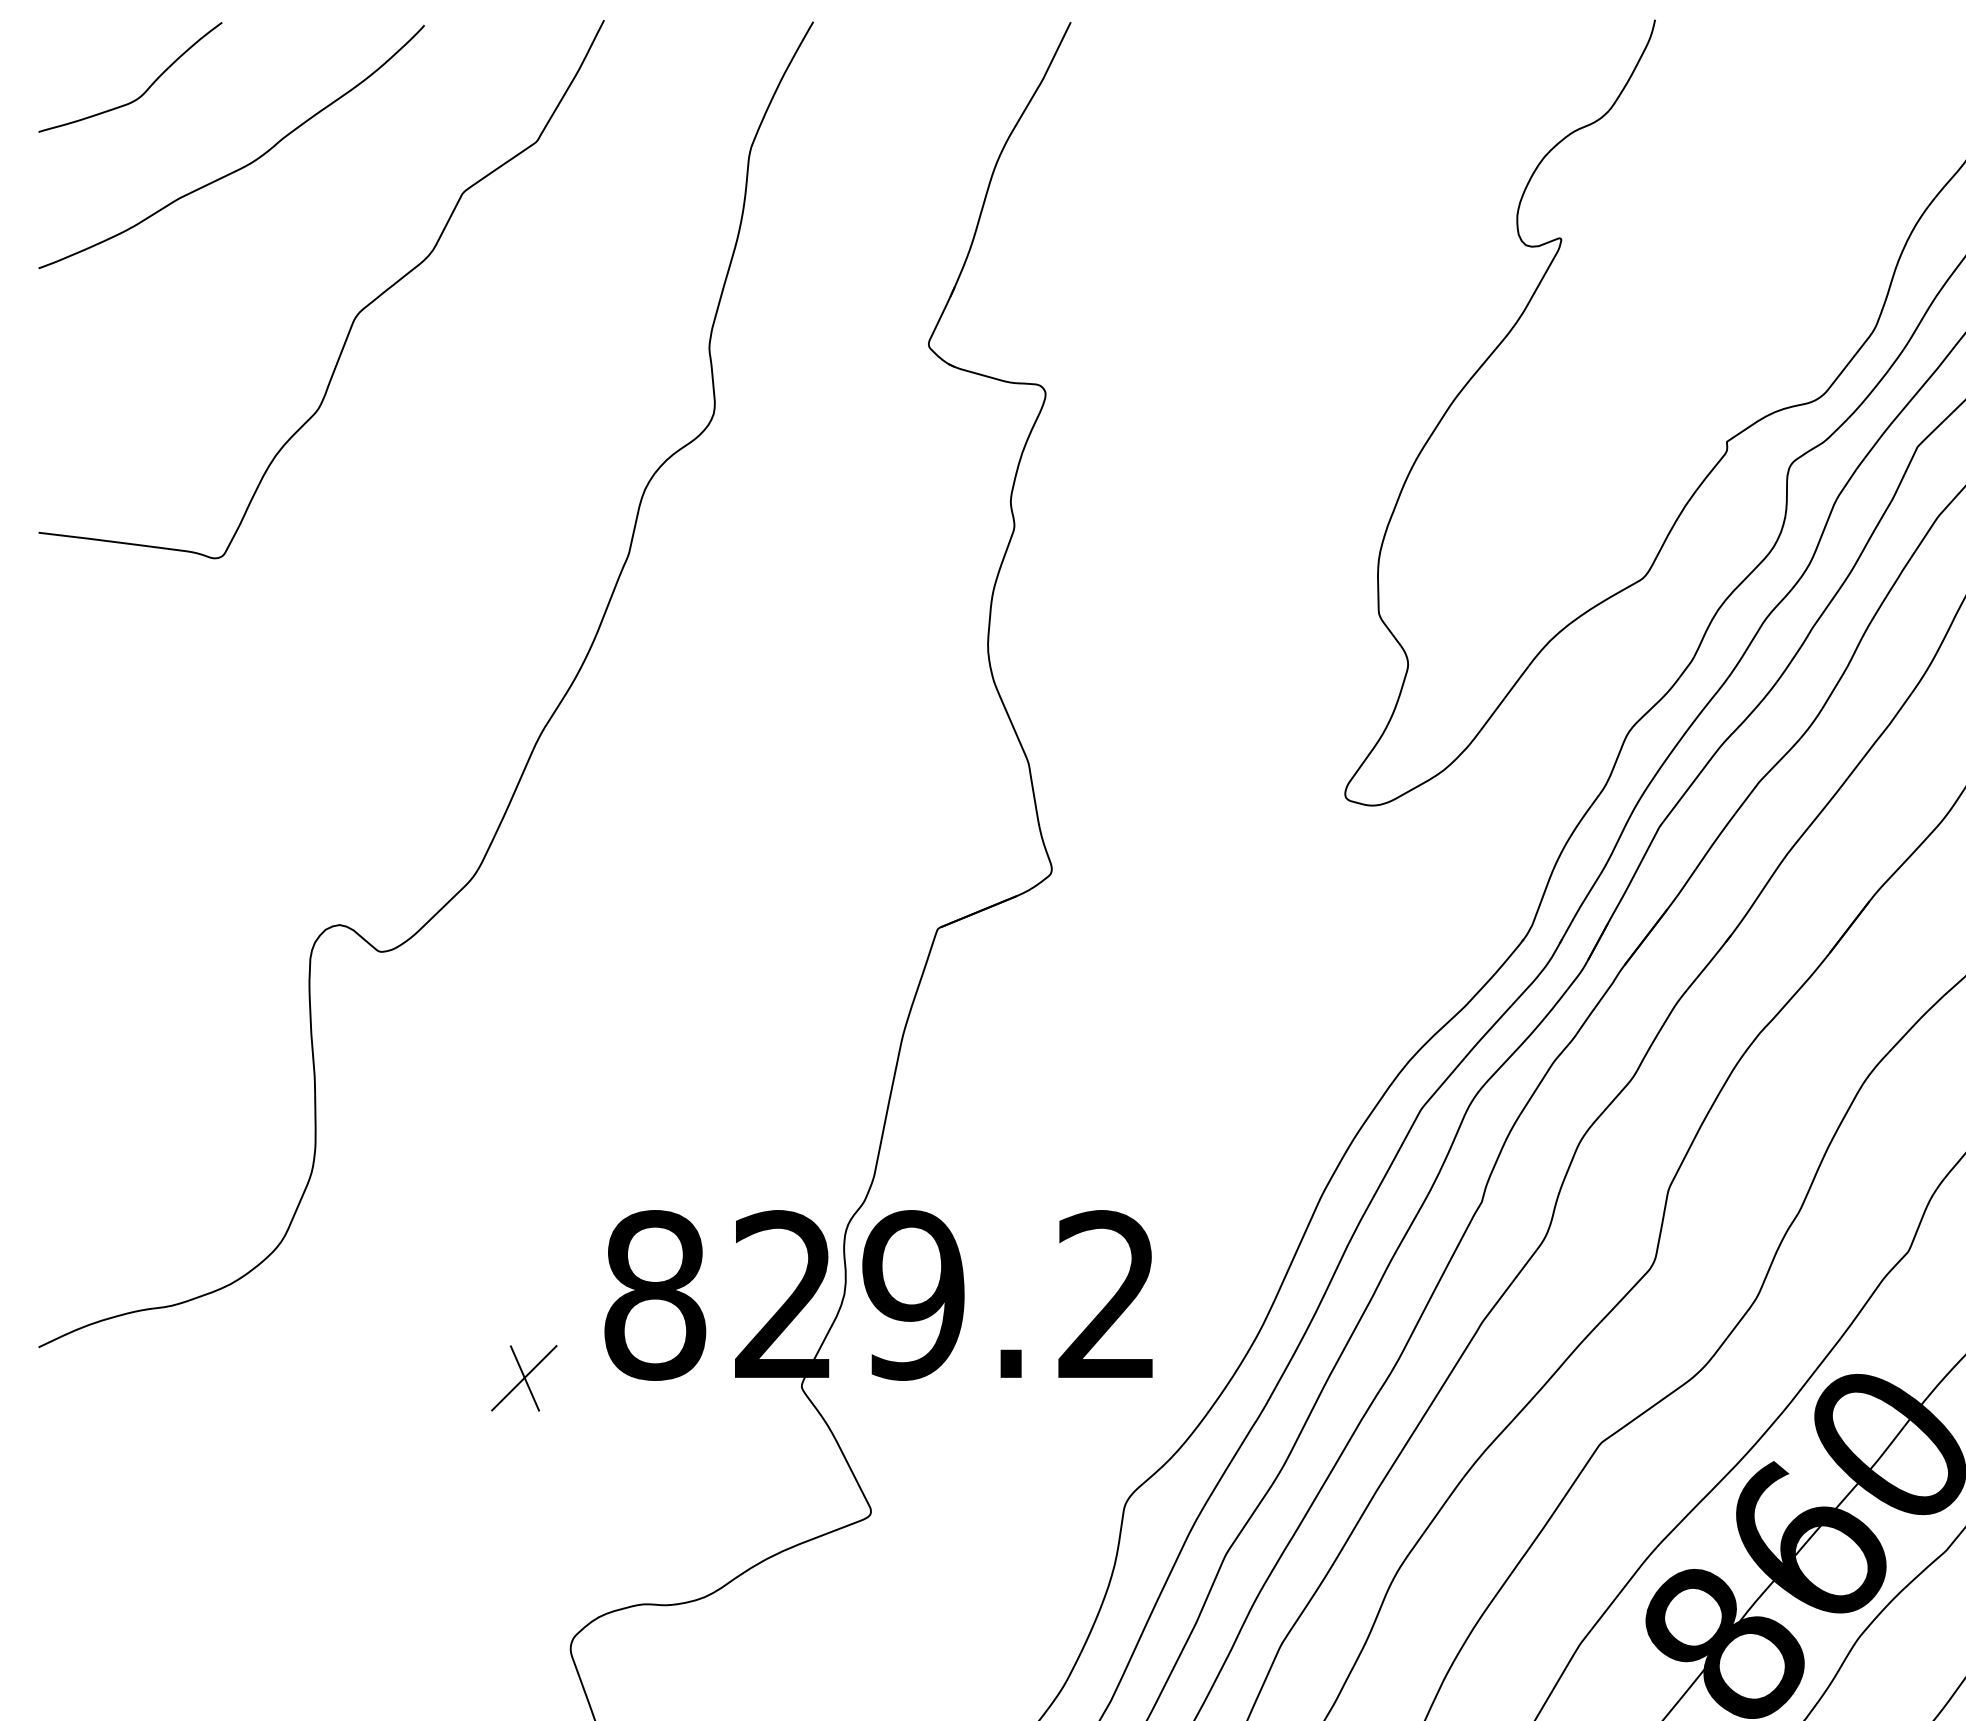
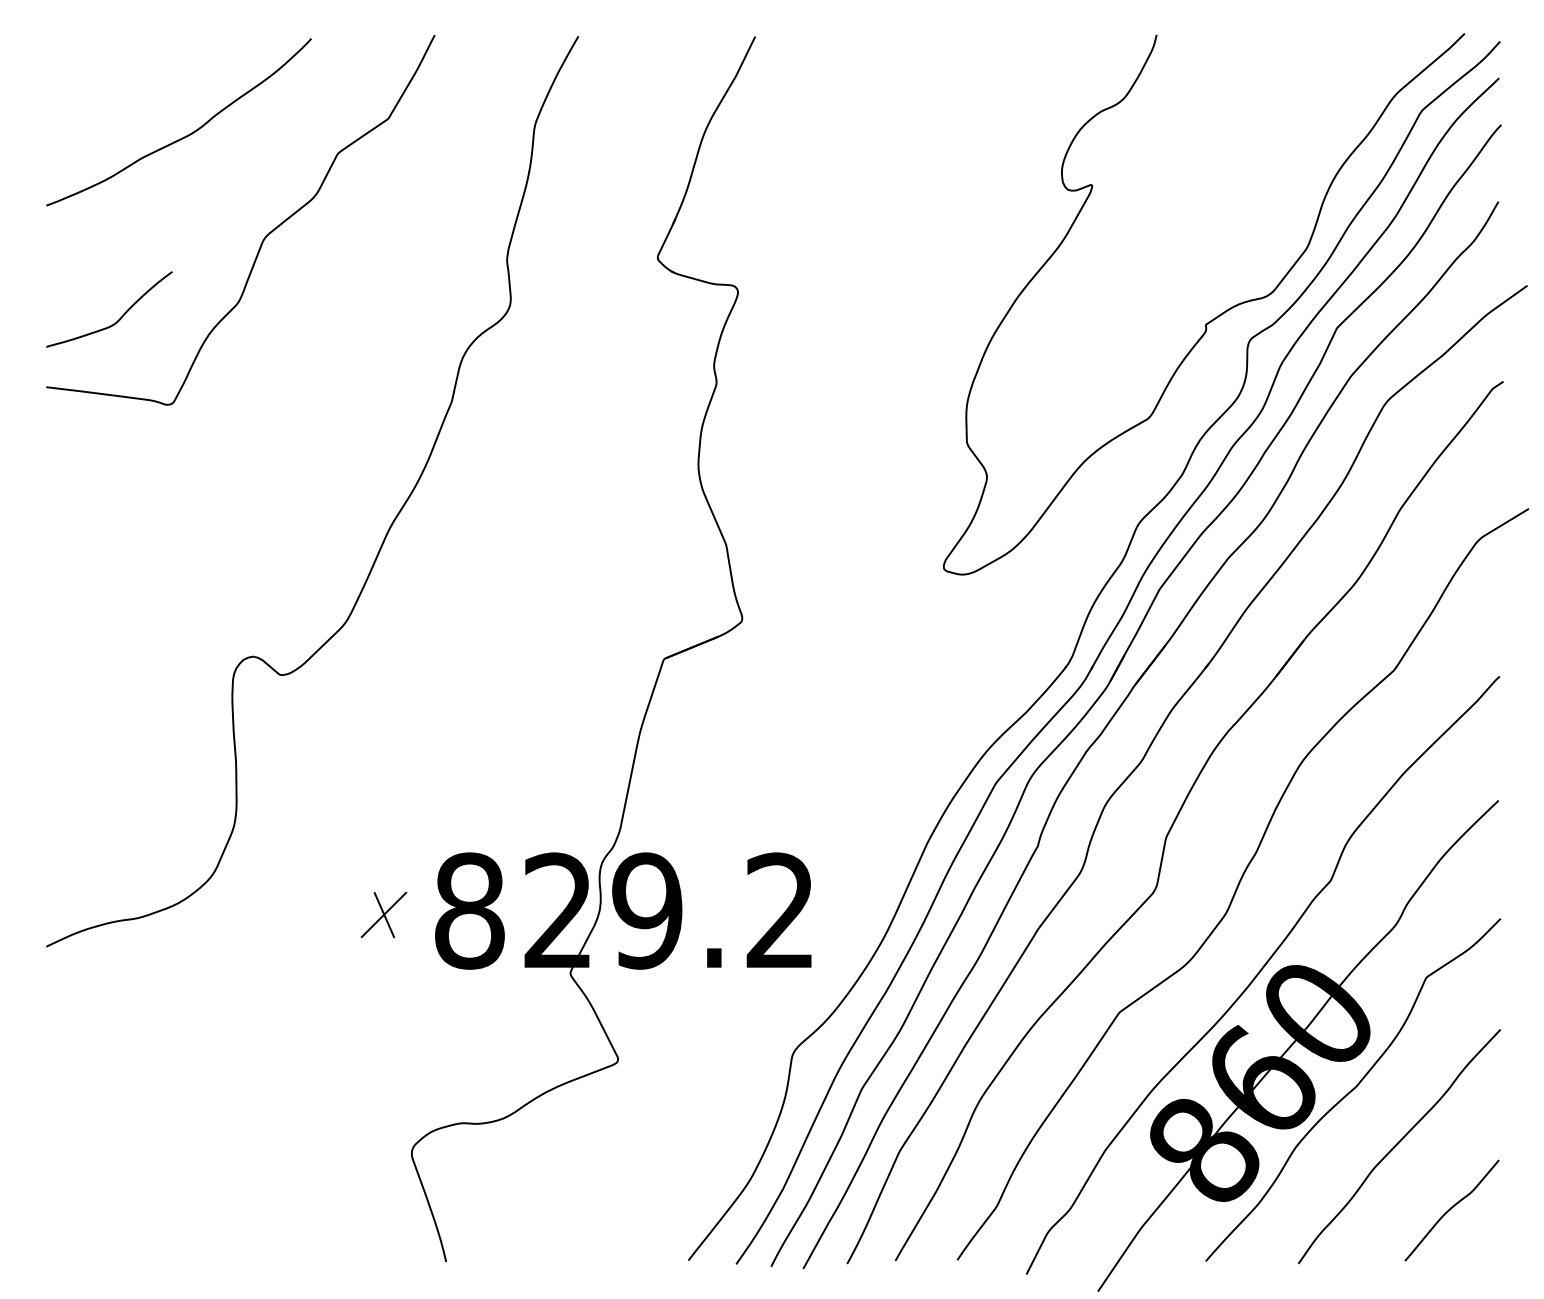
curve: (145, 90) -> (119, 318), moved
part: (523, 1377) -> (383, 914), moved

